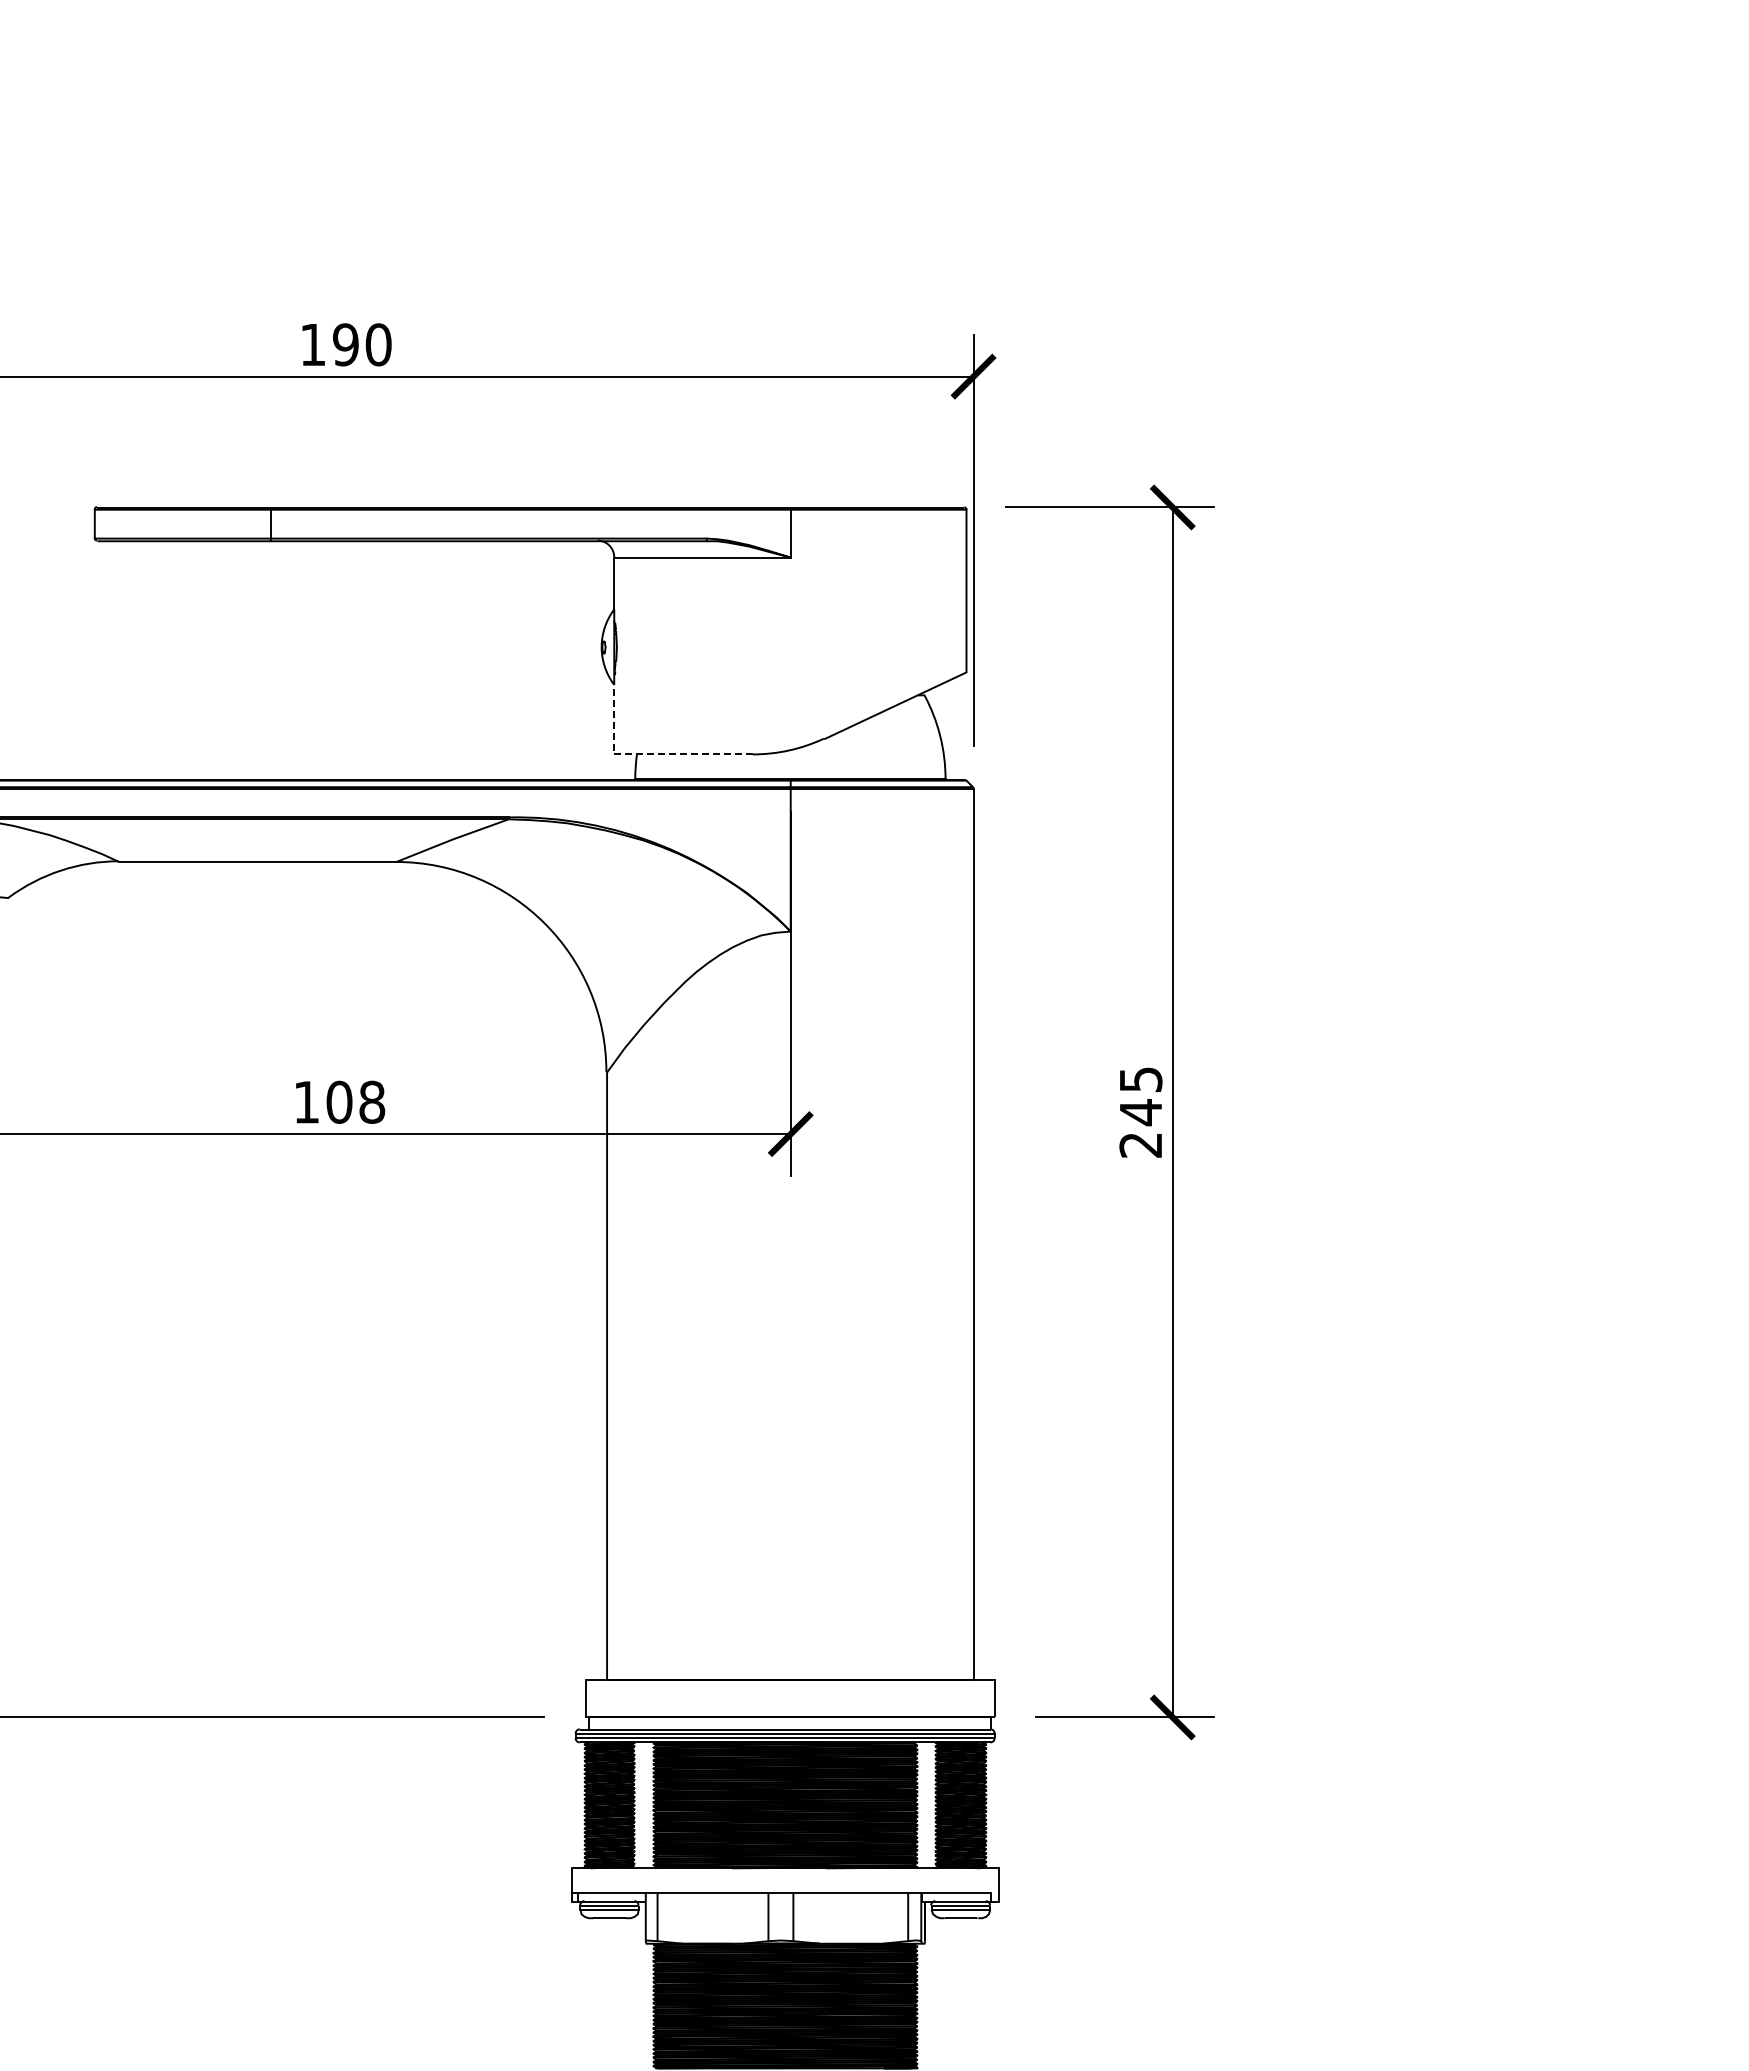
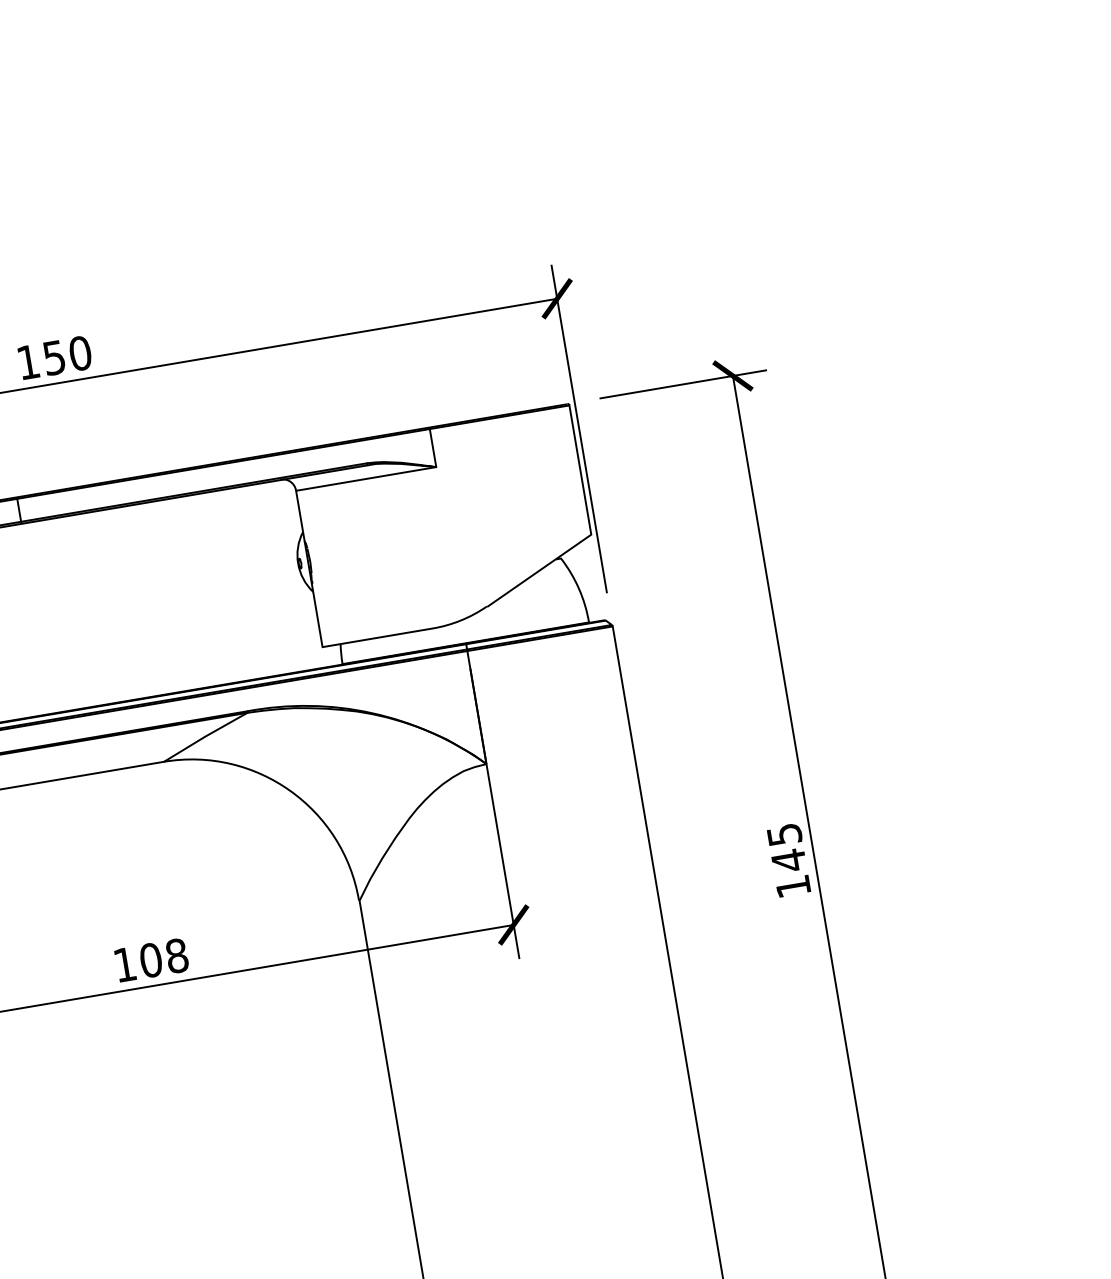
text: (345, 344) -> (54, 357), 190 -> 150
line: (648, 754) -> (349, 642), dashed -> solid
text: (1140, 1145) -> (793, 887), 245 -> 145

